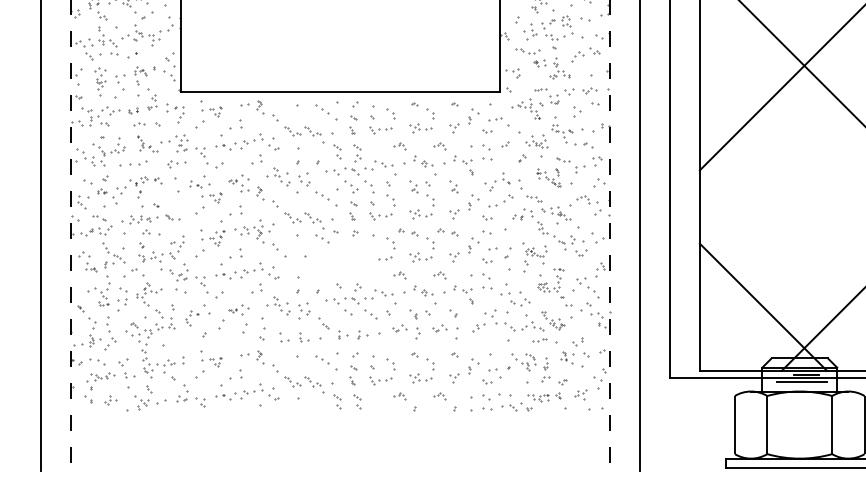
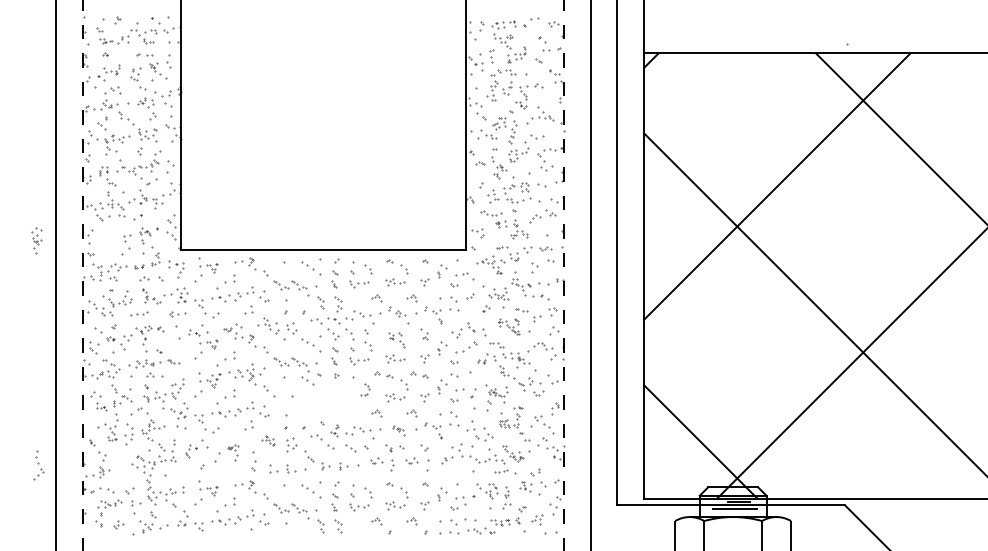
part: (100, 81) -> (36, 240), moved
part: (132, 163) -> (138, 313), size x0.7
part: (422, 192) -> (396, 339), size x0.7
part: (386, 248) -> (364, 389), size x0.6
part: (352, 294) -> (334, 430), size x0.6
part: (424, 294) -> (398, 430), size x0.6
part: (278, 305) -> (268, 440), size x0.6
part: (238, 319) -> (232, 452), size x0.6
part: (109, 333) -> (38, 465), moved

